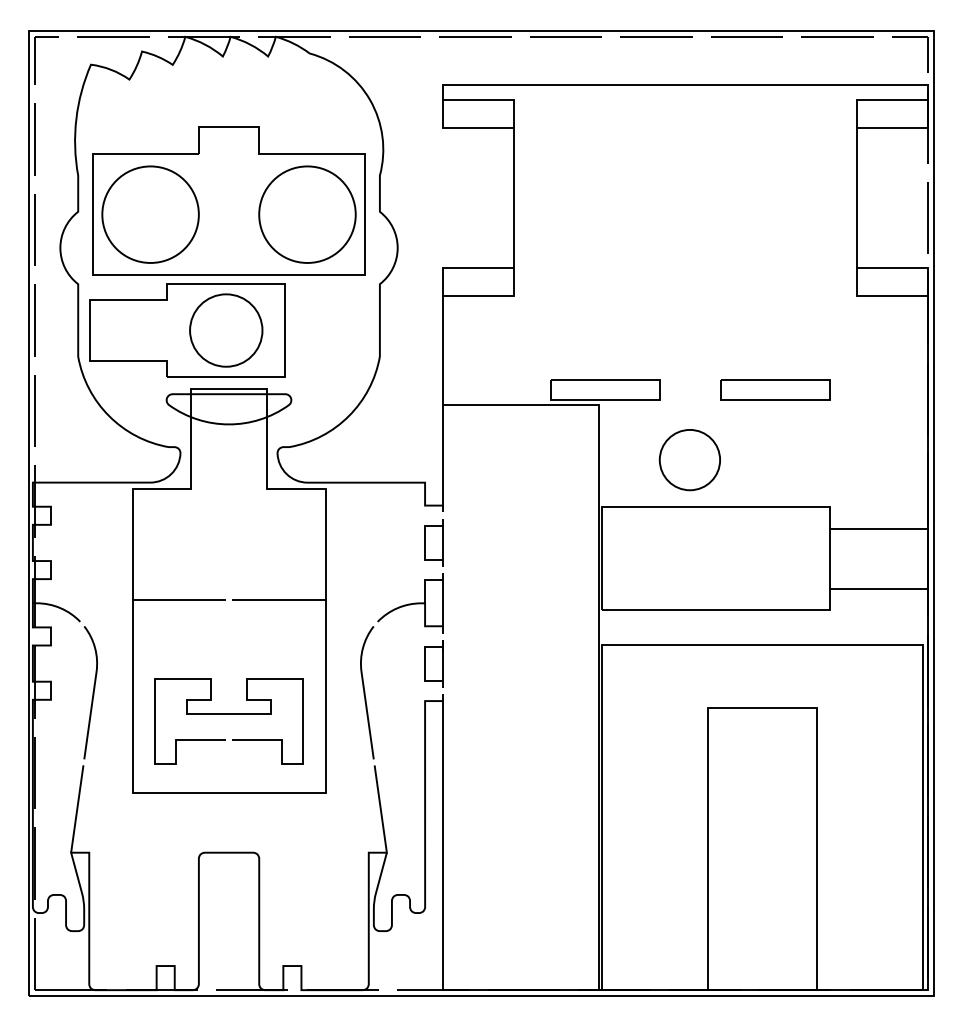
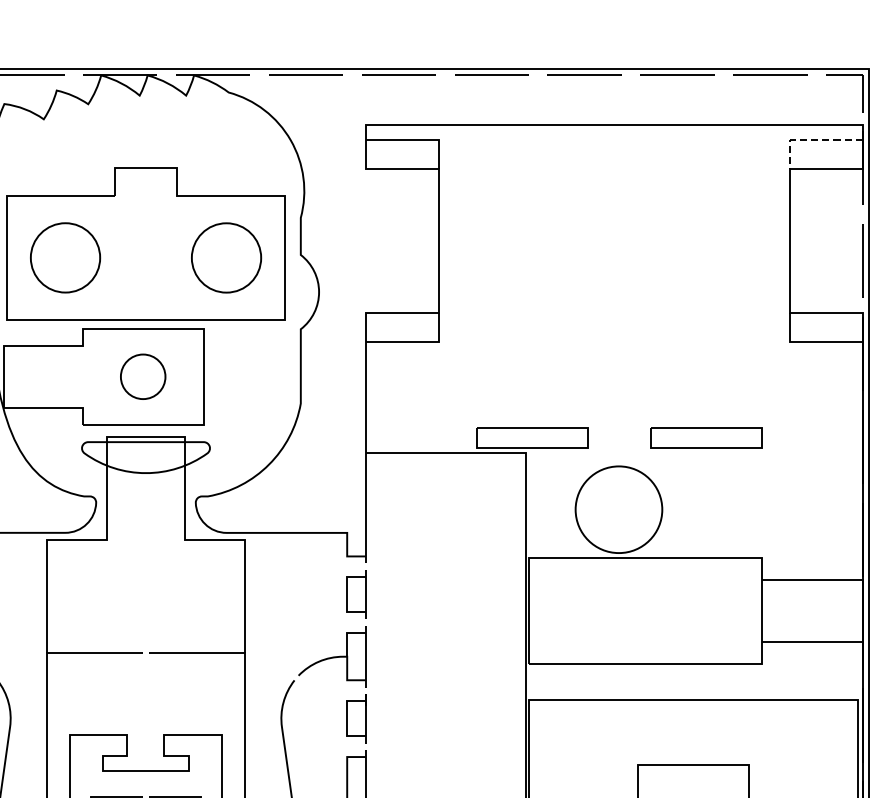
line: (877, 99) -> (811, 139), solid -> dashed
circle: (150, 214) -> (65, 257), size x0.7
circle: (307, 214) -> (226, 257), size x0.7
circle: (226, 330) -> (143, 376), size x0.6
circle: (689, 459) -> (618, 509), size x1.4

